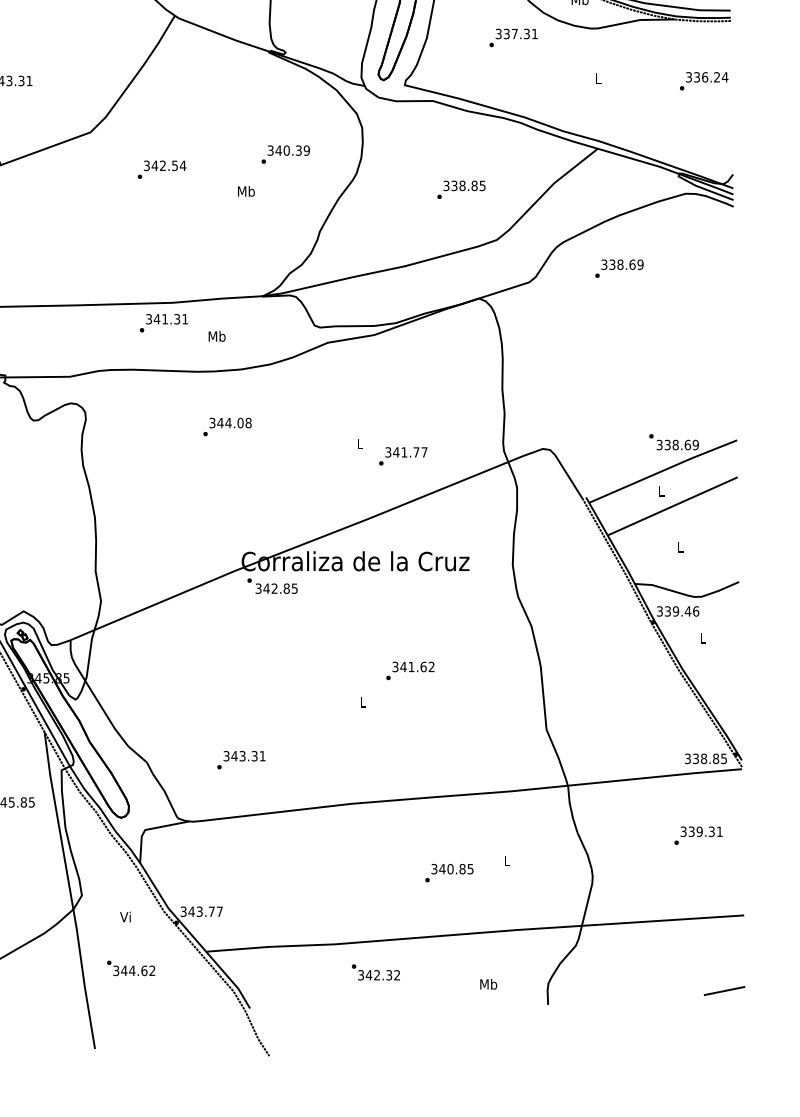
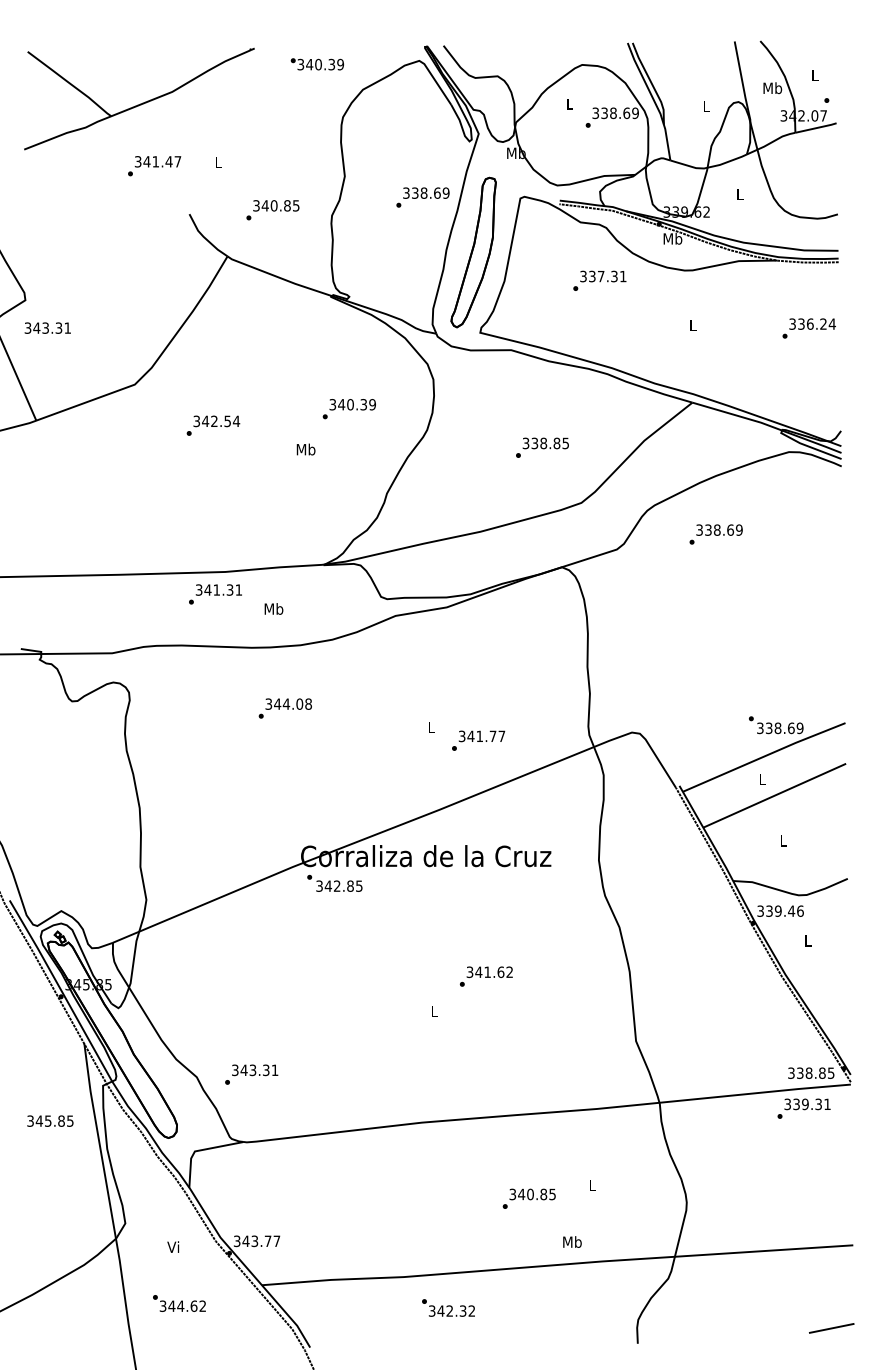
text: (241, 760) -> (251, 1074), moved
text: (697, 835) -> (803, 1108), moved
text: (488, 983) -> (572, 1241), moved

